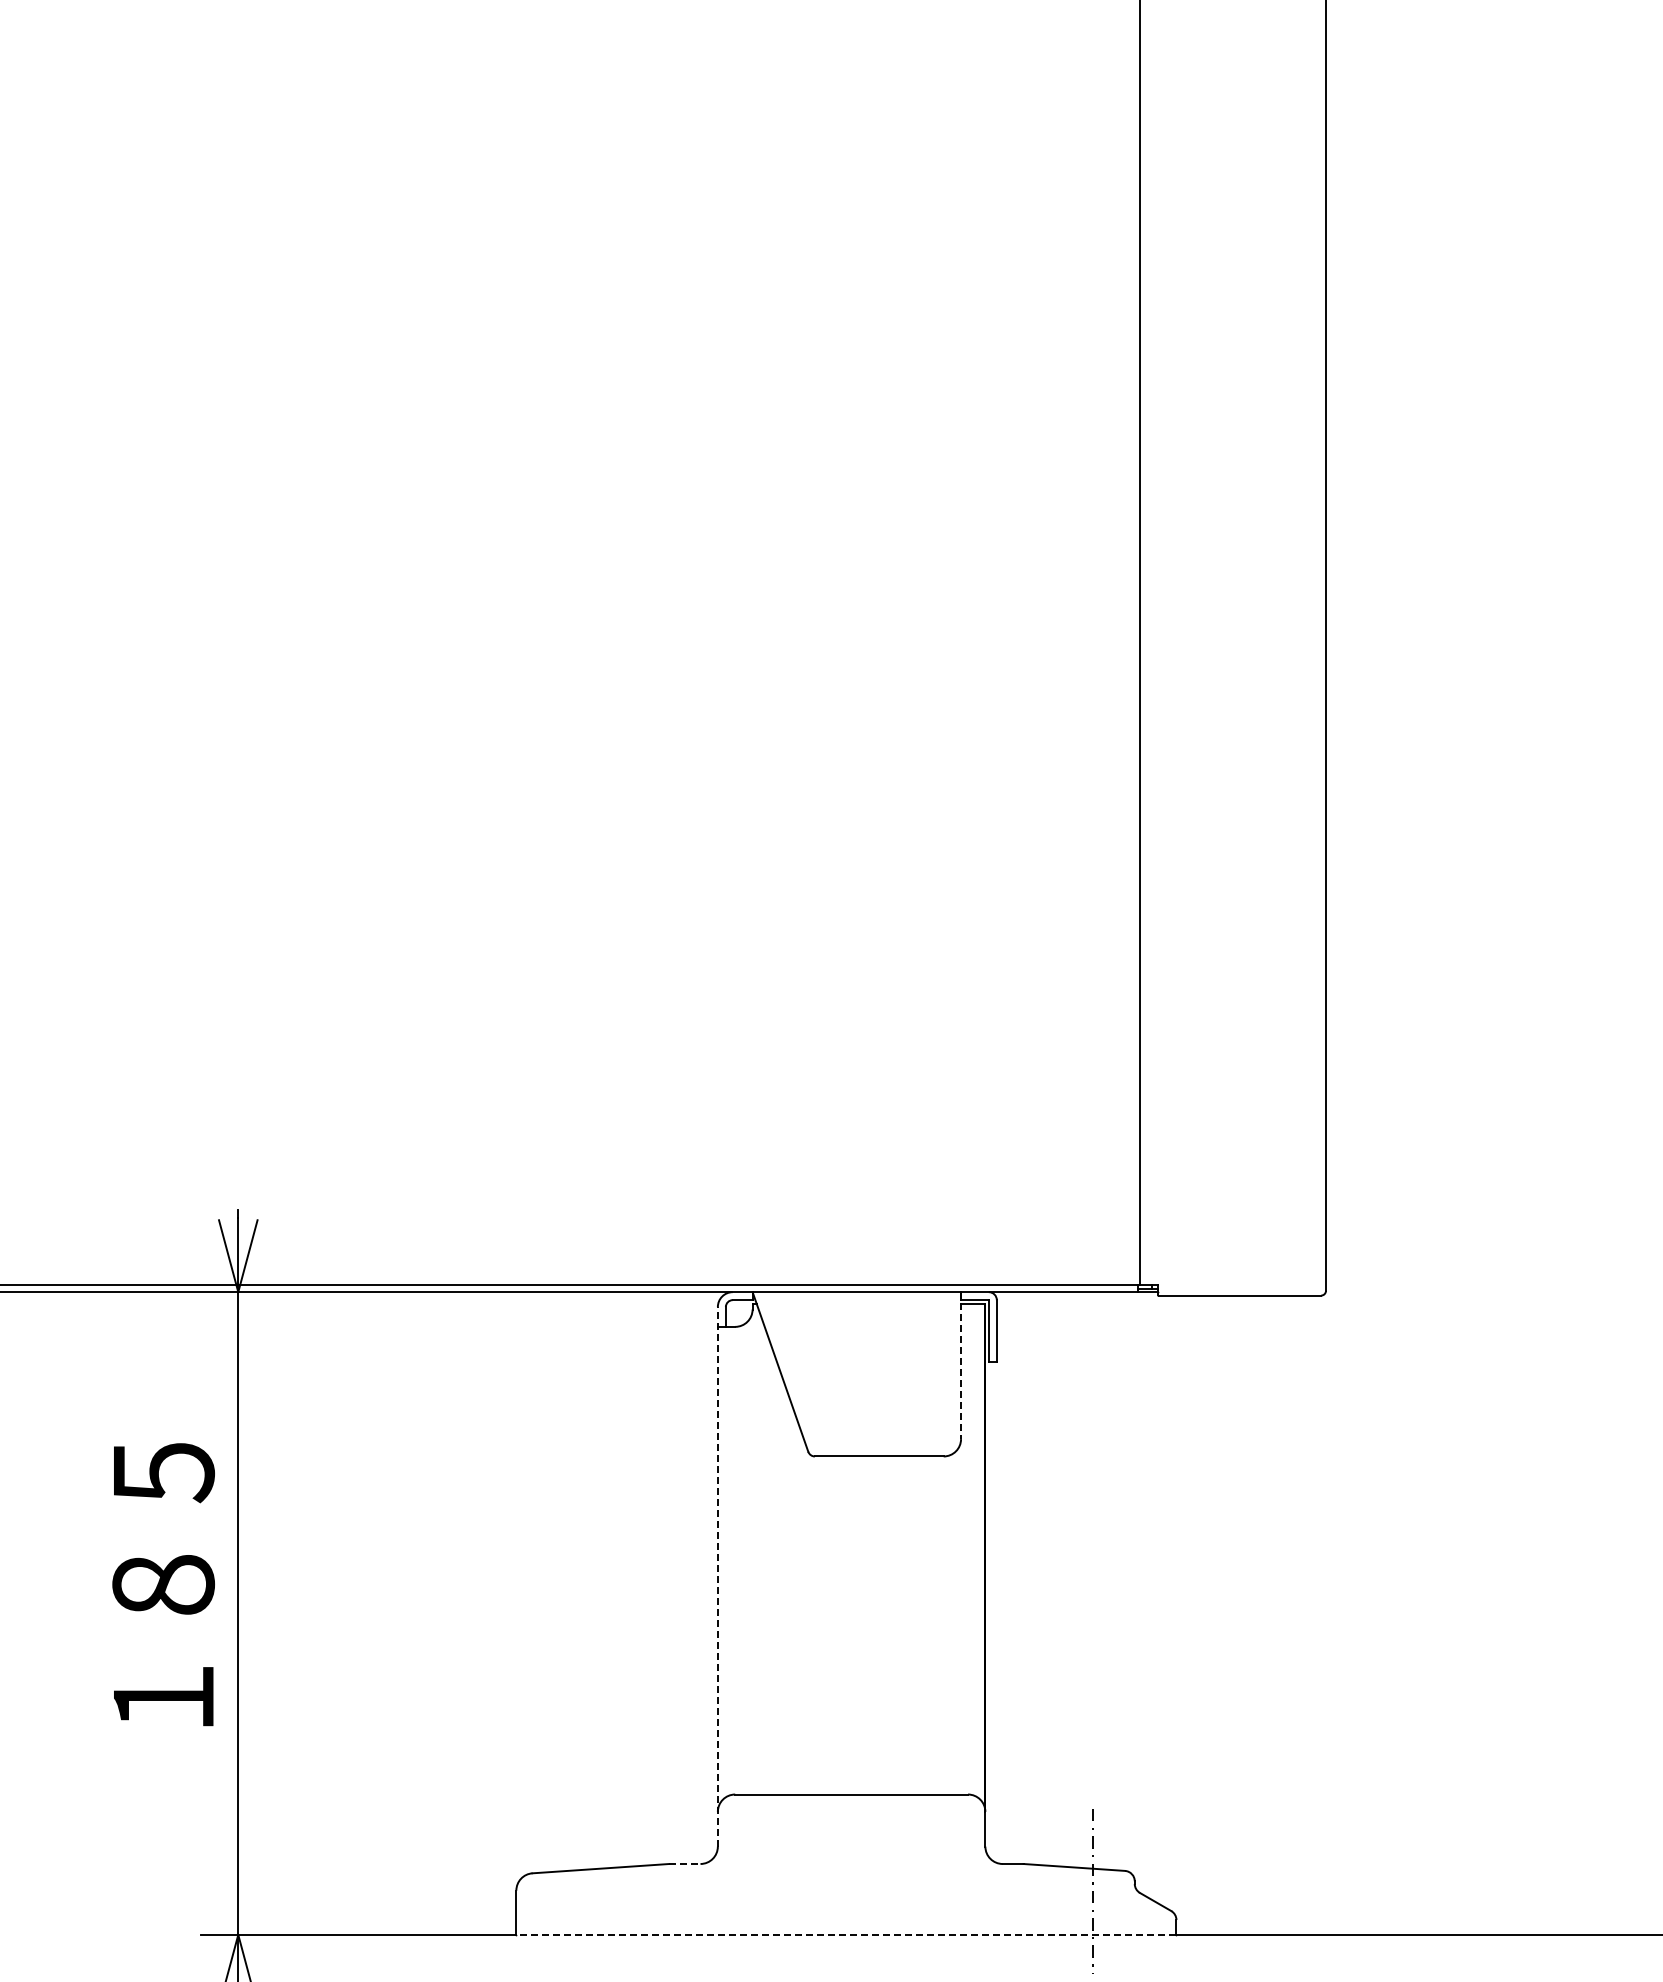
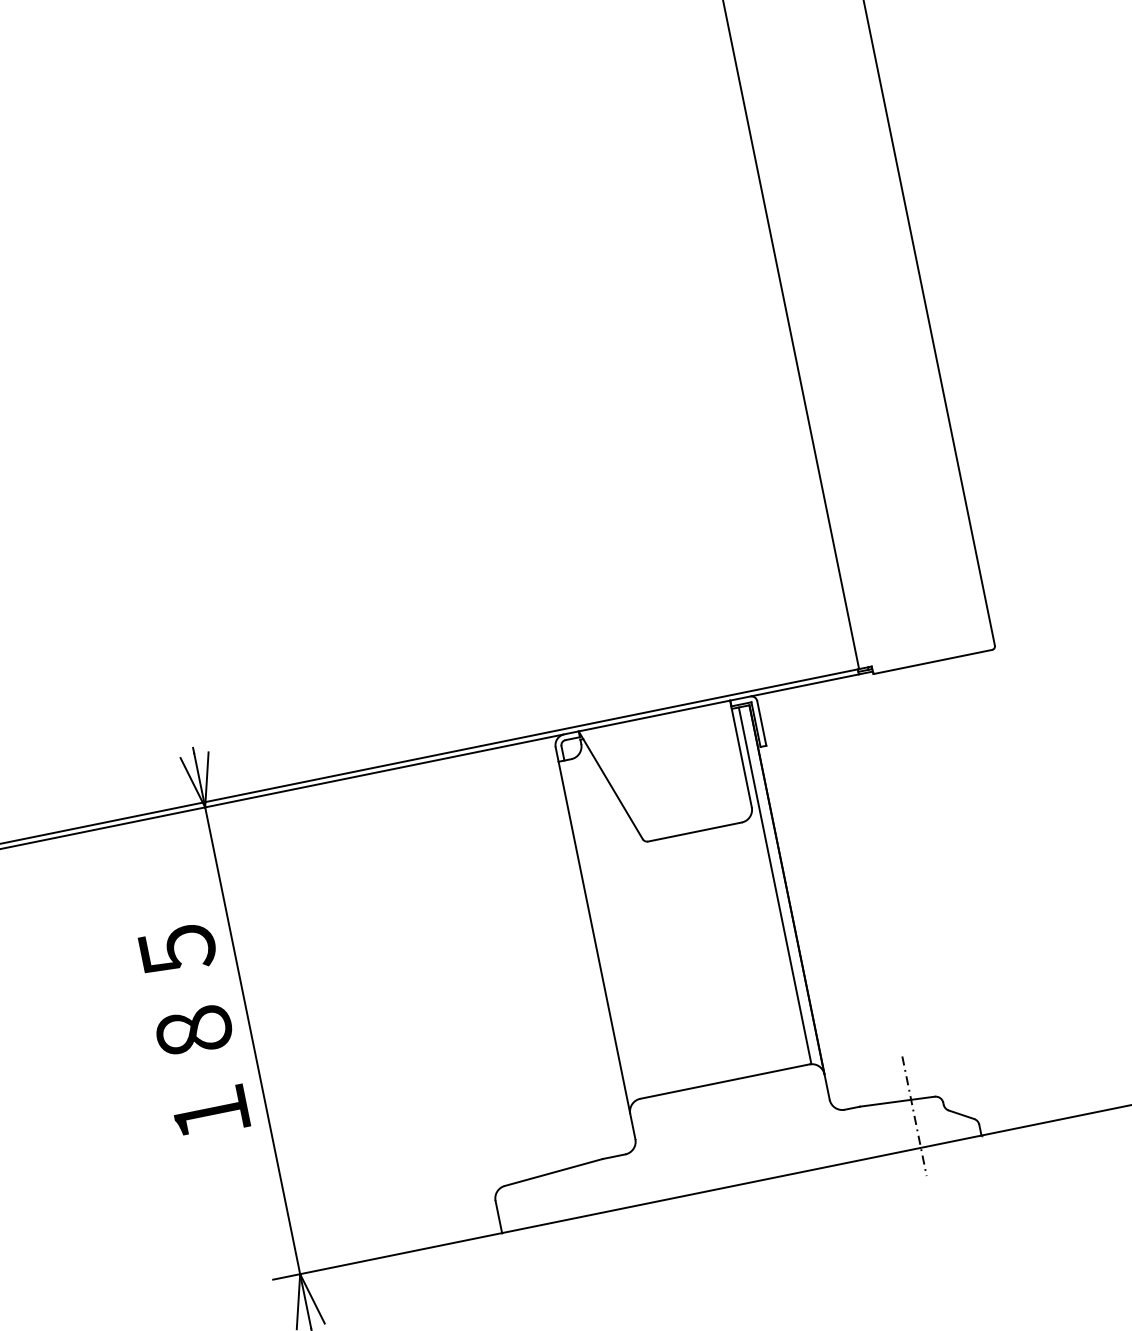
line: (961, 1366) -> (741, 754), dashed -> solid
line: (970, 1548) -> (774, 885), added
line: (717, 1576) -> (595, 943), dashed -> solid
line: (684, 1864) -> (613, 1157), dashed -> solid
line: (845, 1934) -> (741, 1184), dashed -> solid

